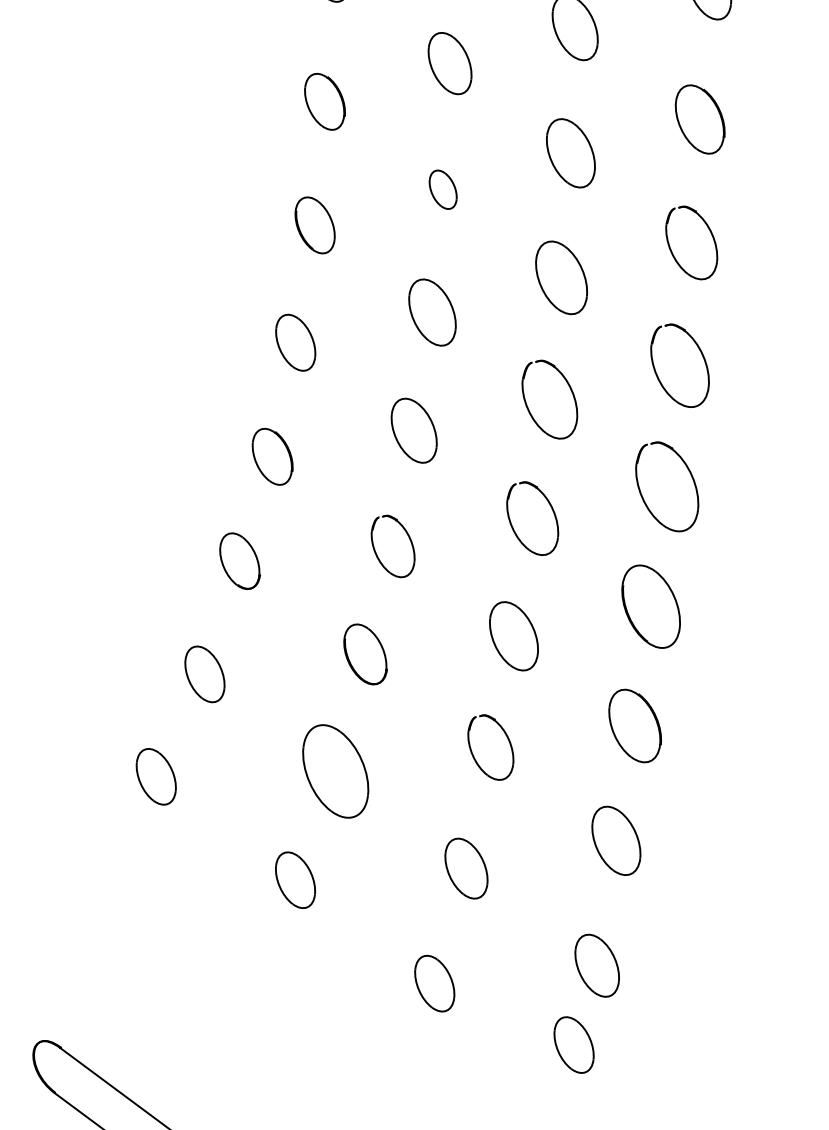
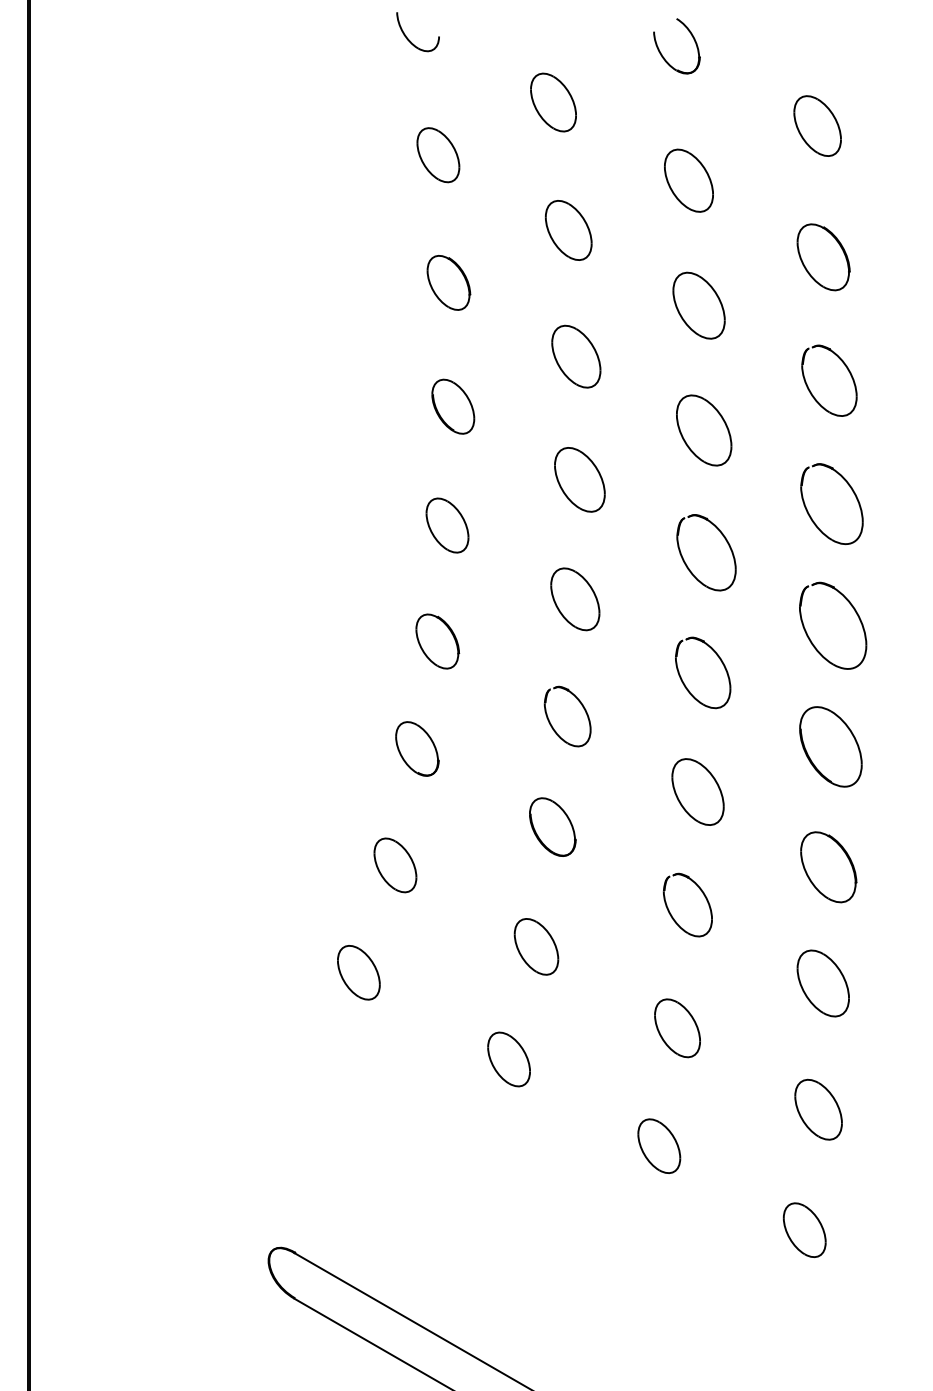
part: (443, 189) -> (576, 356), size x1.67
part: (335, 771) -> (536, 946), size x0.62
part: (573, 1044) -> (804, 1229), moved

